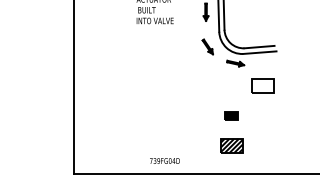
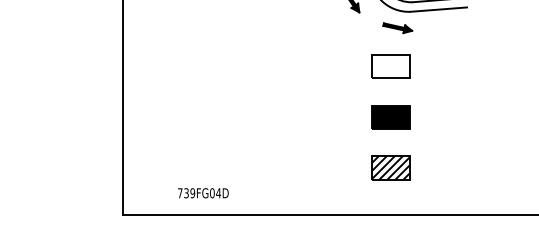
part: (262, 85) -> (390, 65), moved
part: (231, 115) -> (390, 116), size x1.67
text: (164, 160) -> (202, 192), moved

